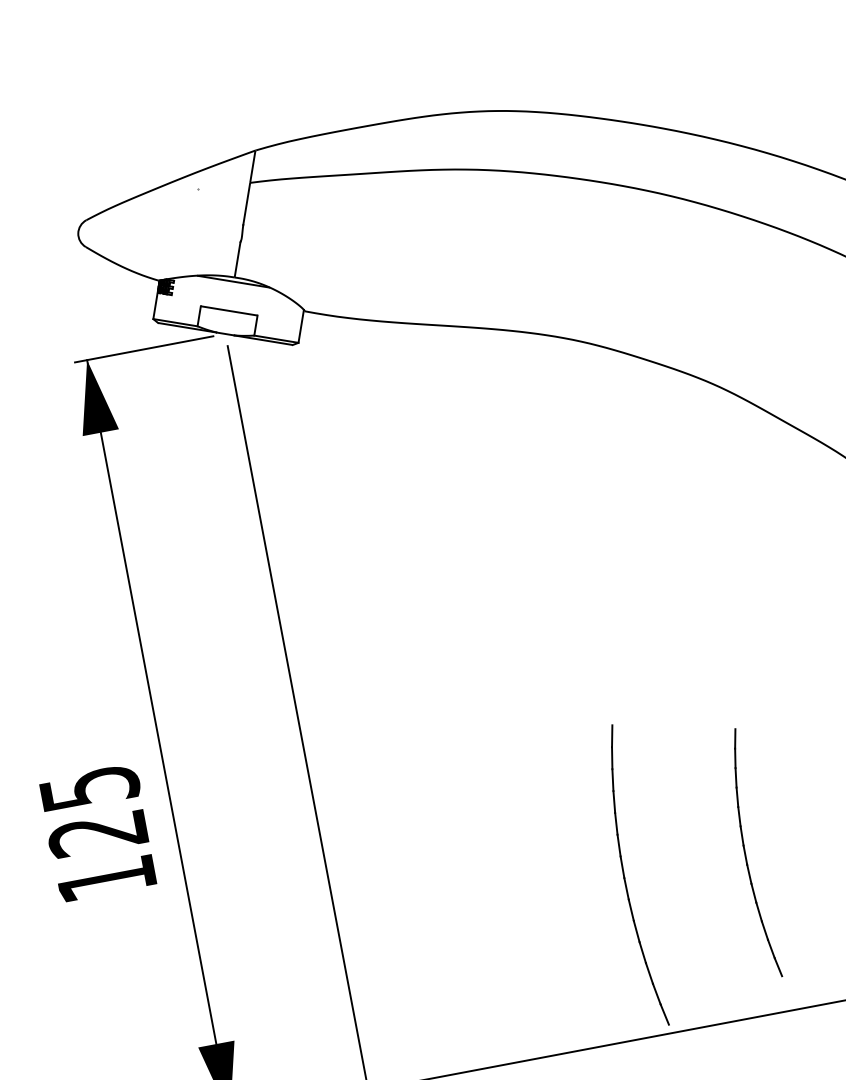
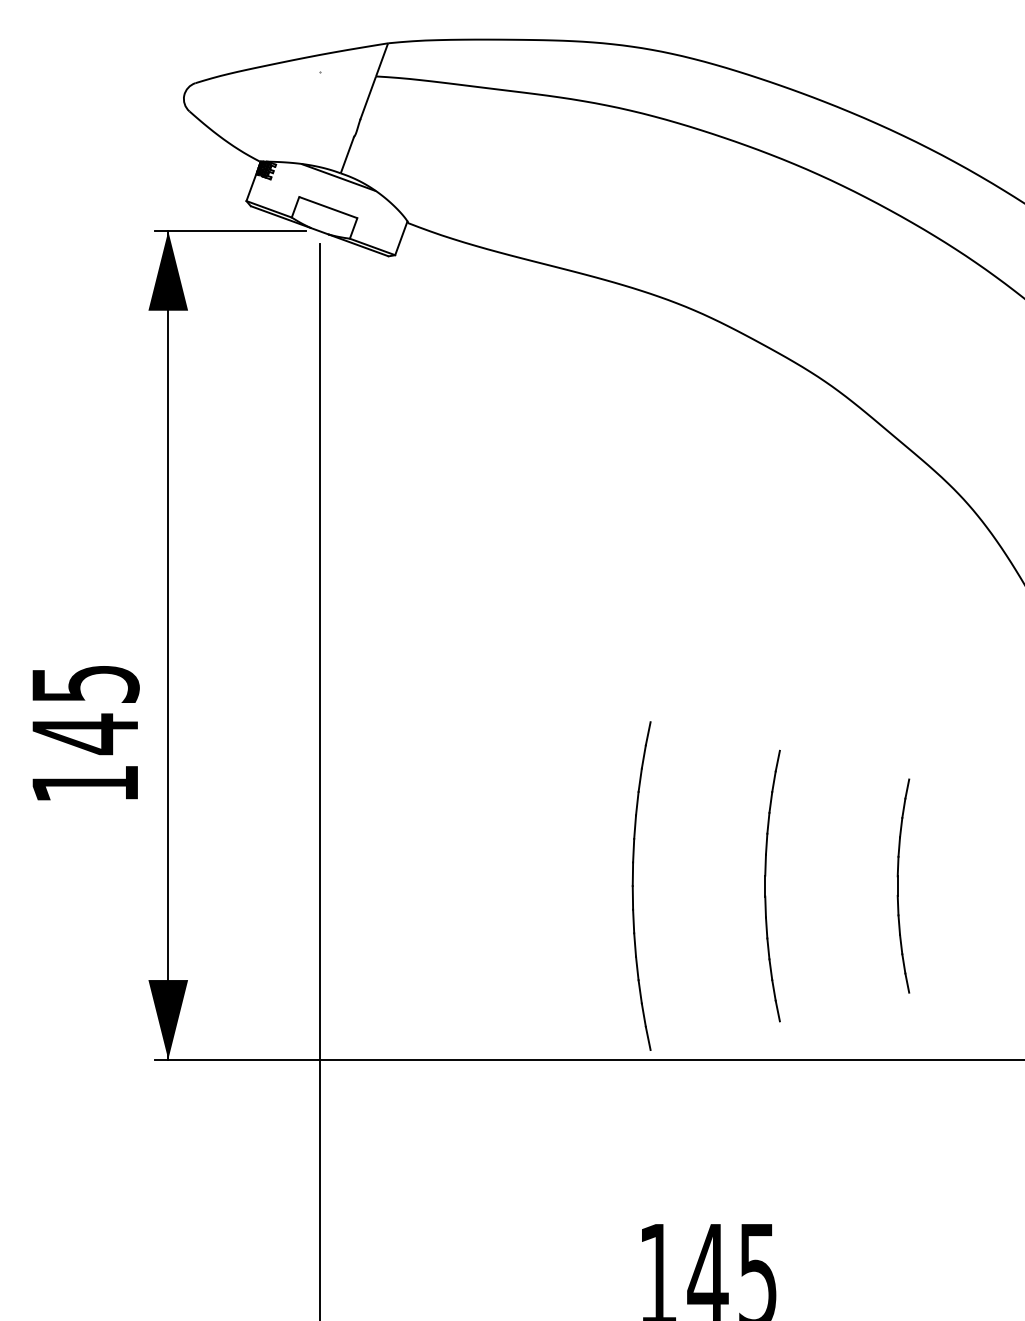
text: (96, 834) -> (83, 734), 125 -> 145

